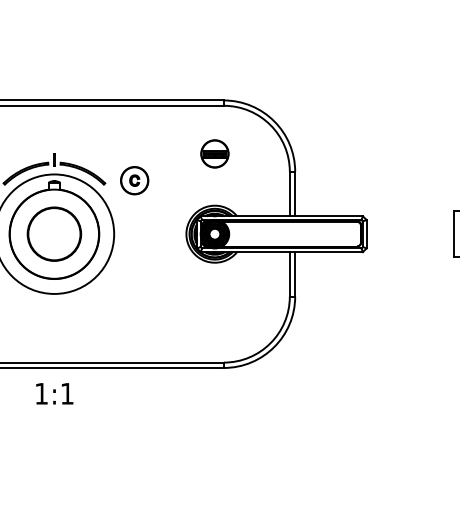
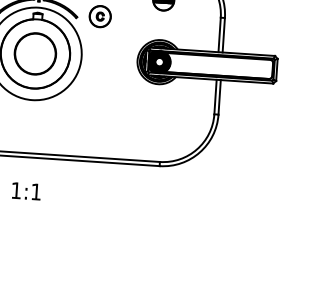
text: (54, 393) -> (26, 191), moved

